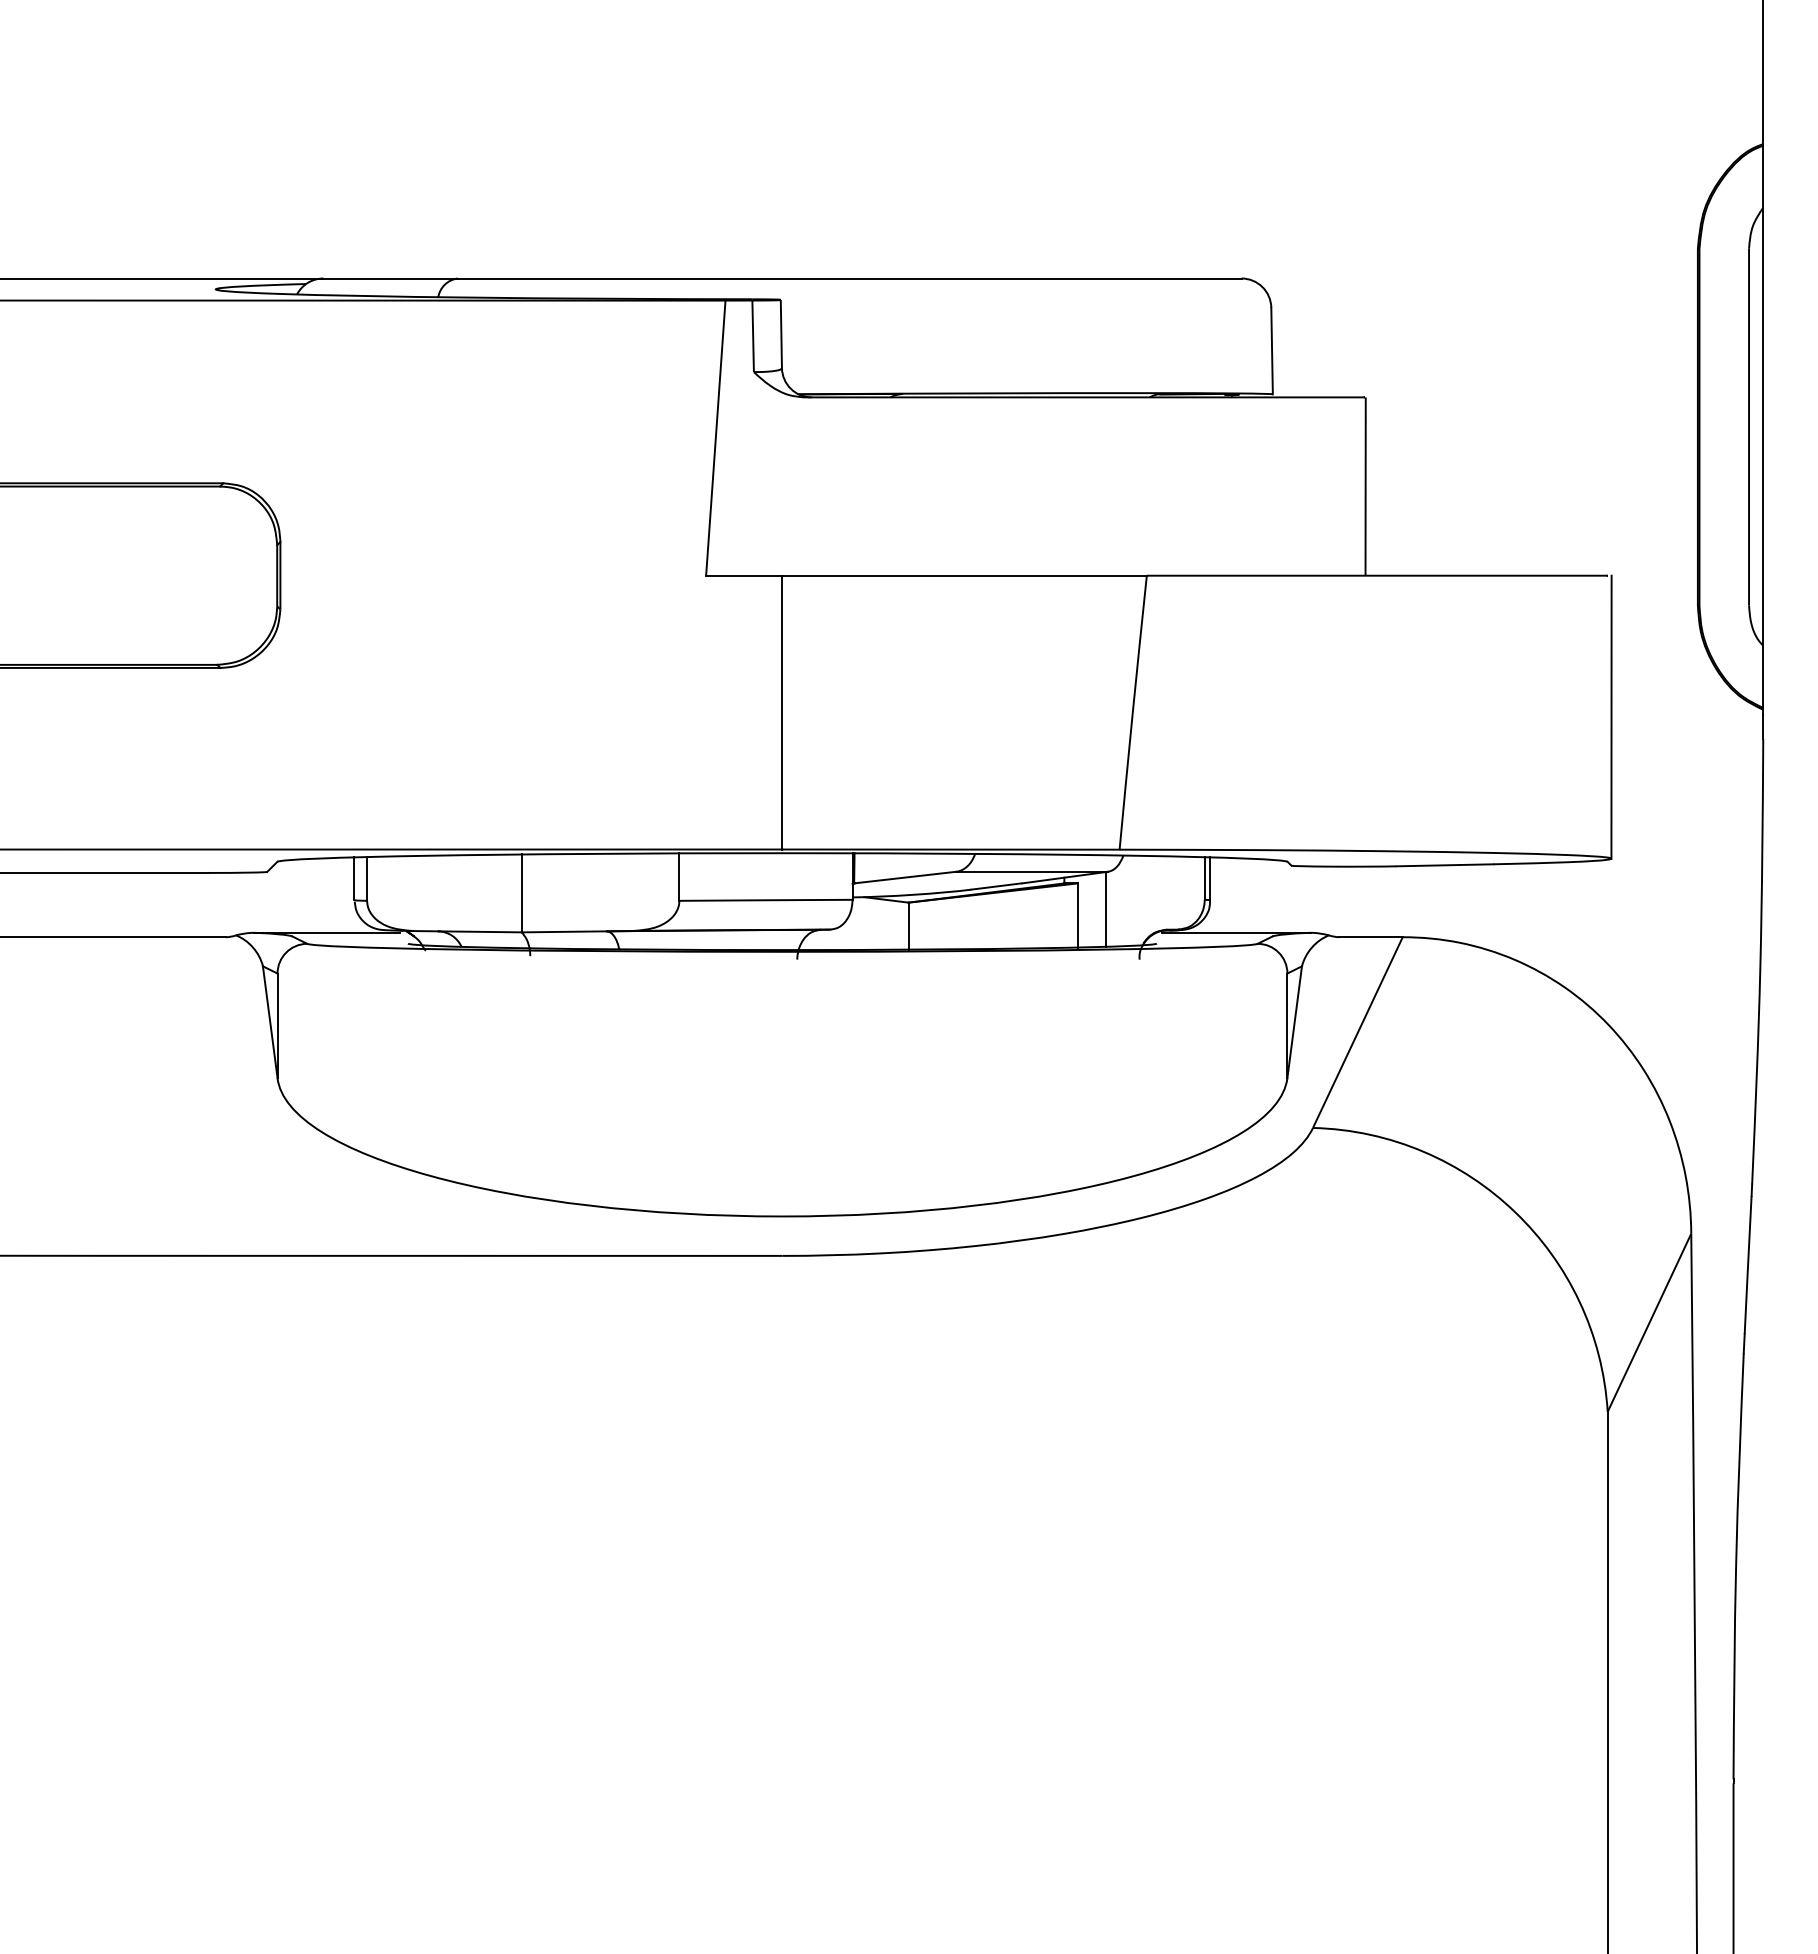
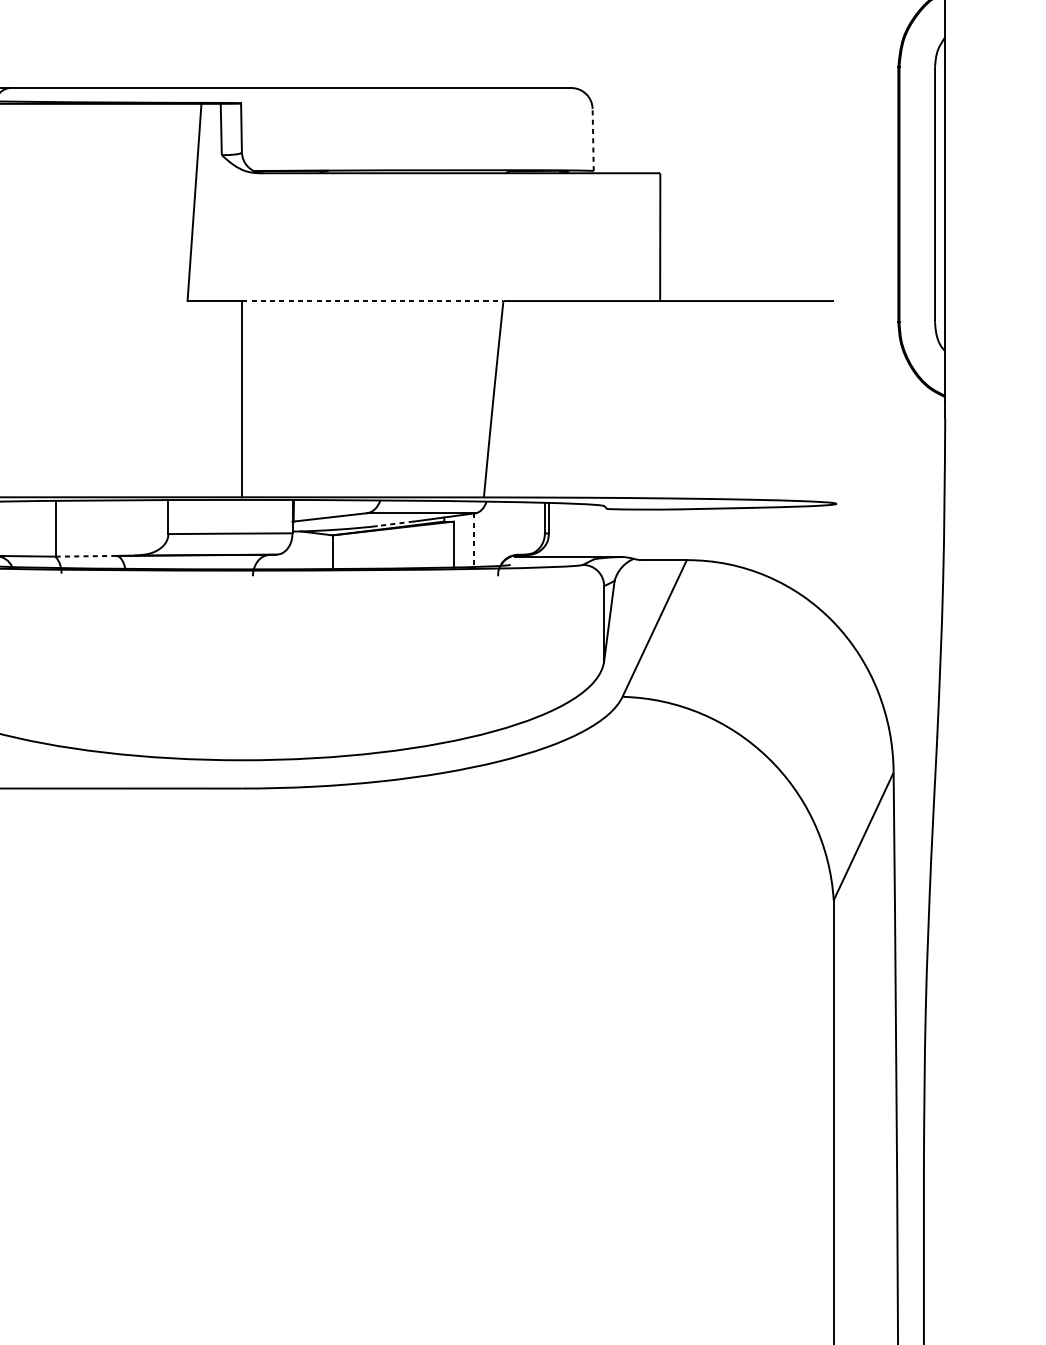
line: (1272, 350) -> (593, 139), solid -> dashed
line: (965, 575) -> (373, 300), solid -> dashed
line: (1611, 716) -> (836, 401), removed
line: (995, 886) -> (394, 523), solid -> dashed
line: (1106, 909) -> (474, 540), solid -> dashed
line: (563, 931) -> (85, 556), solid -> dashed

